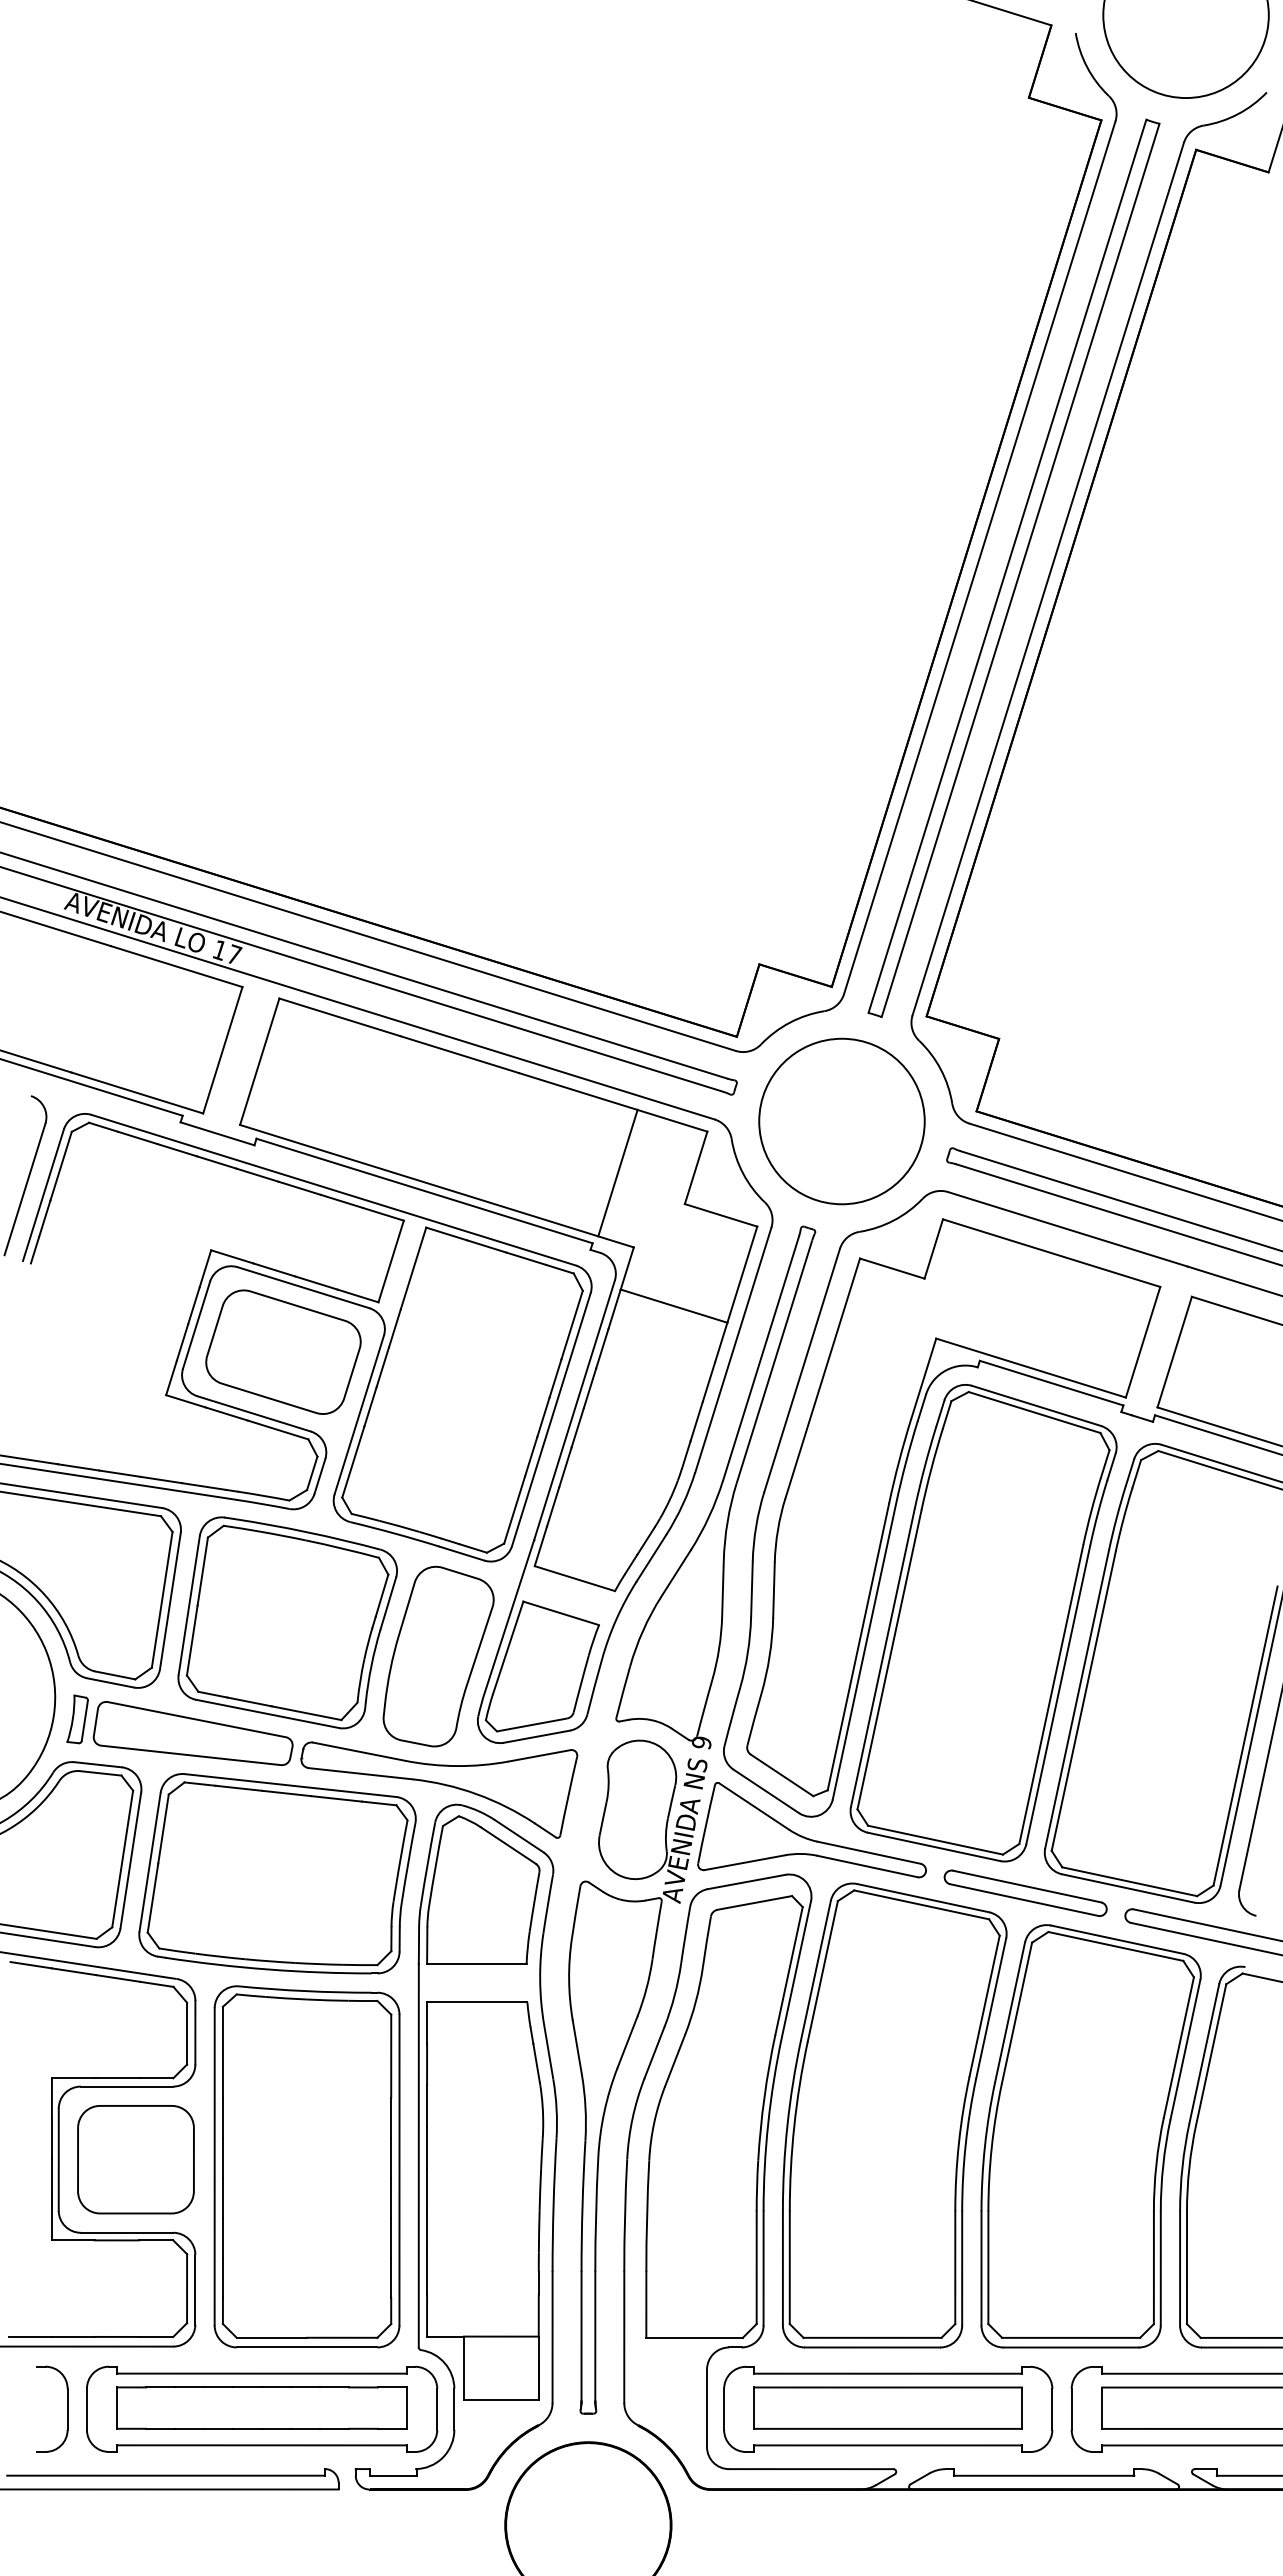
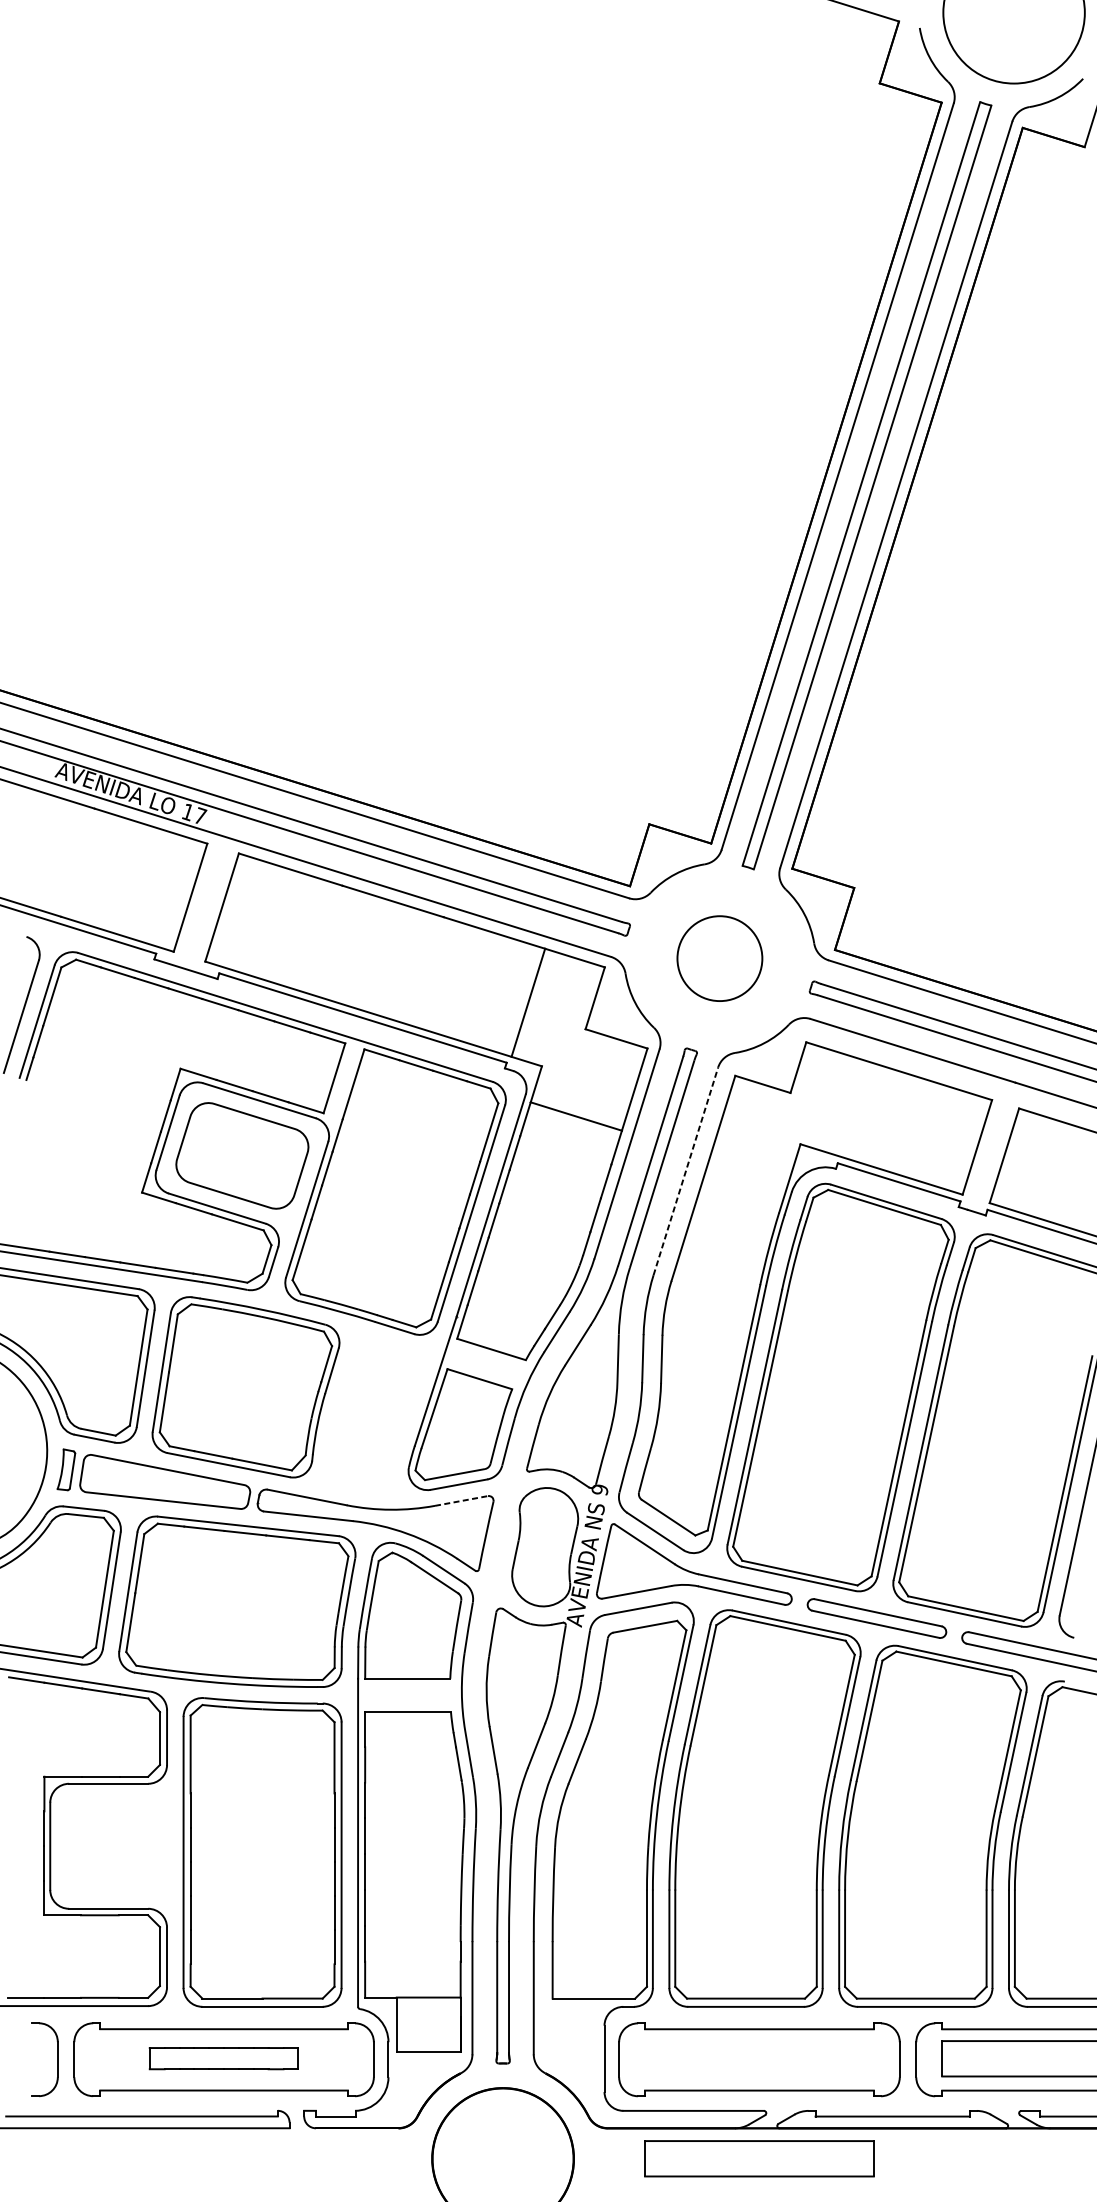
circle: (841, 1121) -> (719, 958), size x0.6
line: (802, 1369) -> (686, 1170), solid -> dashed
part: (438, 1656) -> (374, 1416), removed
line: (539, 1755) -> (461, 1500), solid -> dashed
part: (135, 2159) -> (115, 1846), removed
part: (261, 2407) -> (223, 2058), size x0.6
part: (887, 2407) -> (758, 2158), moved

